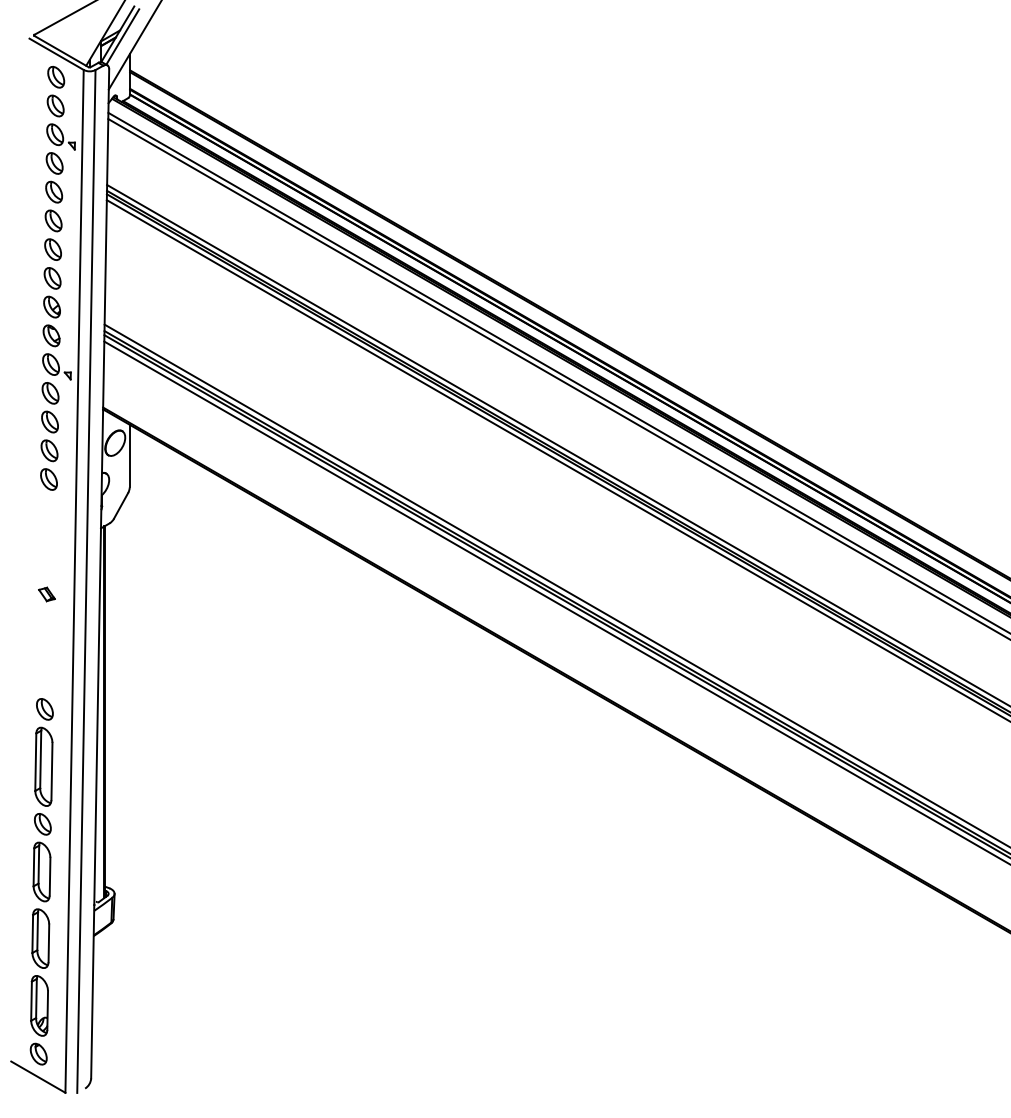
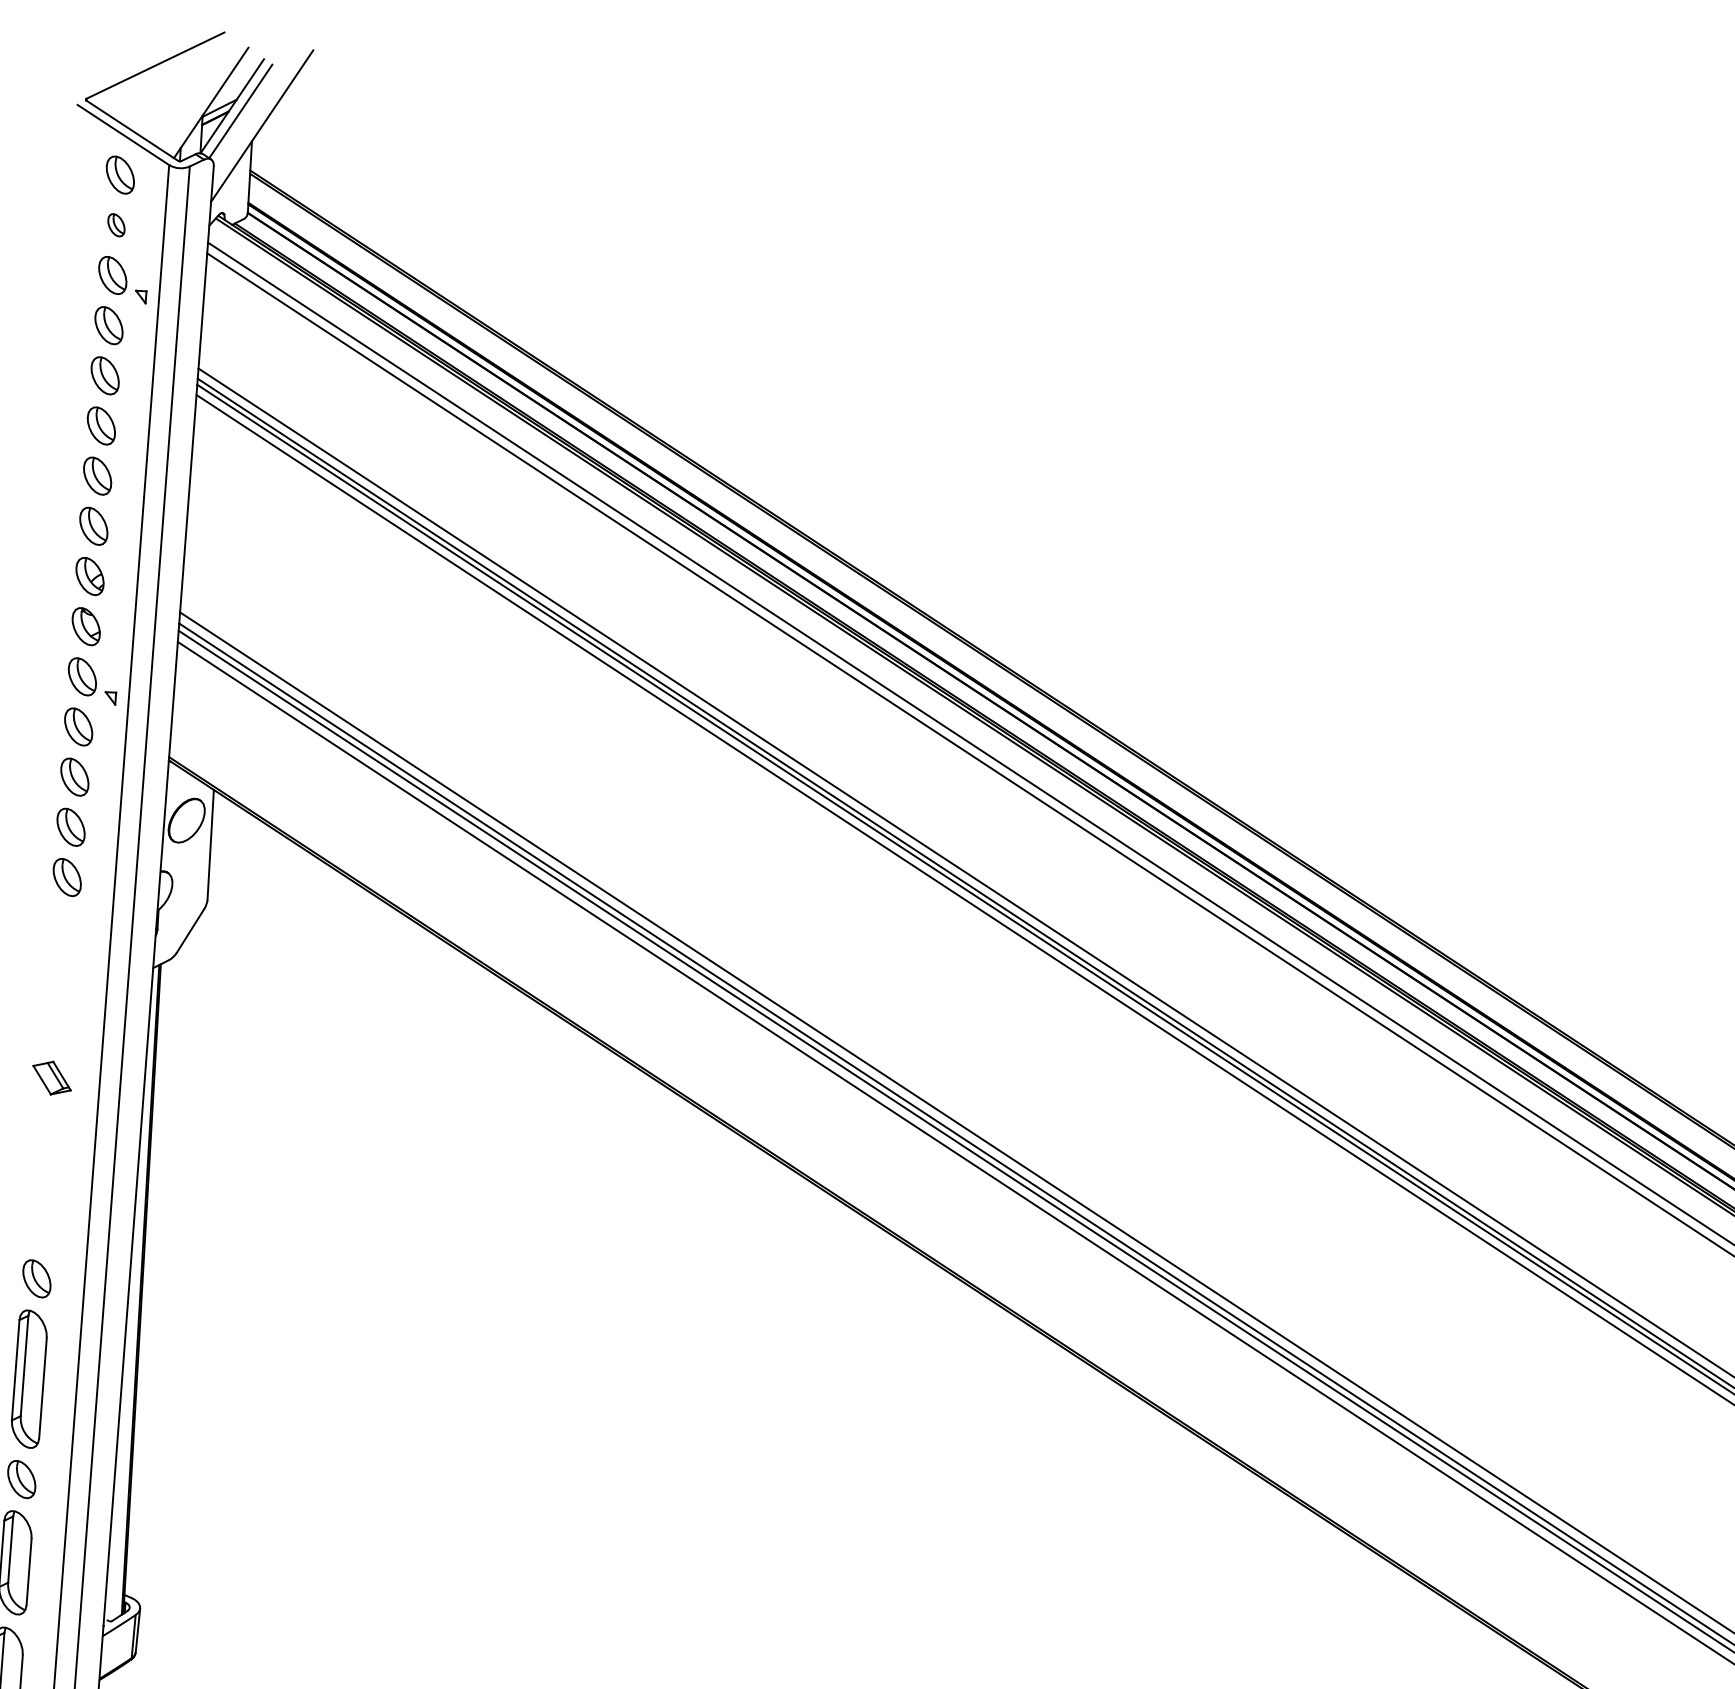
part: (55, 105) -> (116, 224), size x0.6
part: (46, 594) -> (51, 1078), size x1.4

